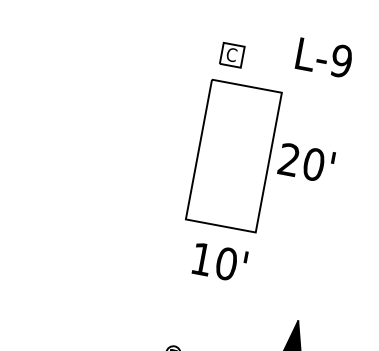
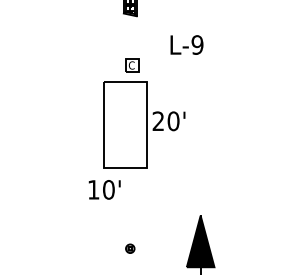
text: (323, 56) -> (186, 44), moved
part: (265, 160) -> (144, 124), moved
text: (219, 261) -> (104, 189), moved

